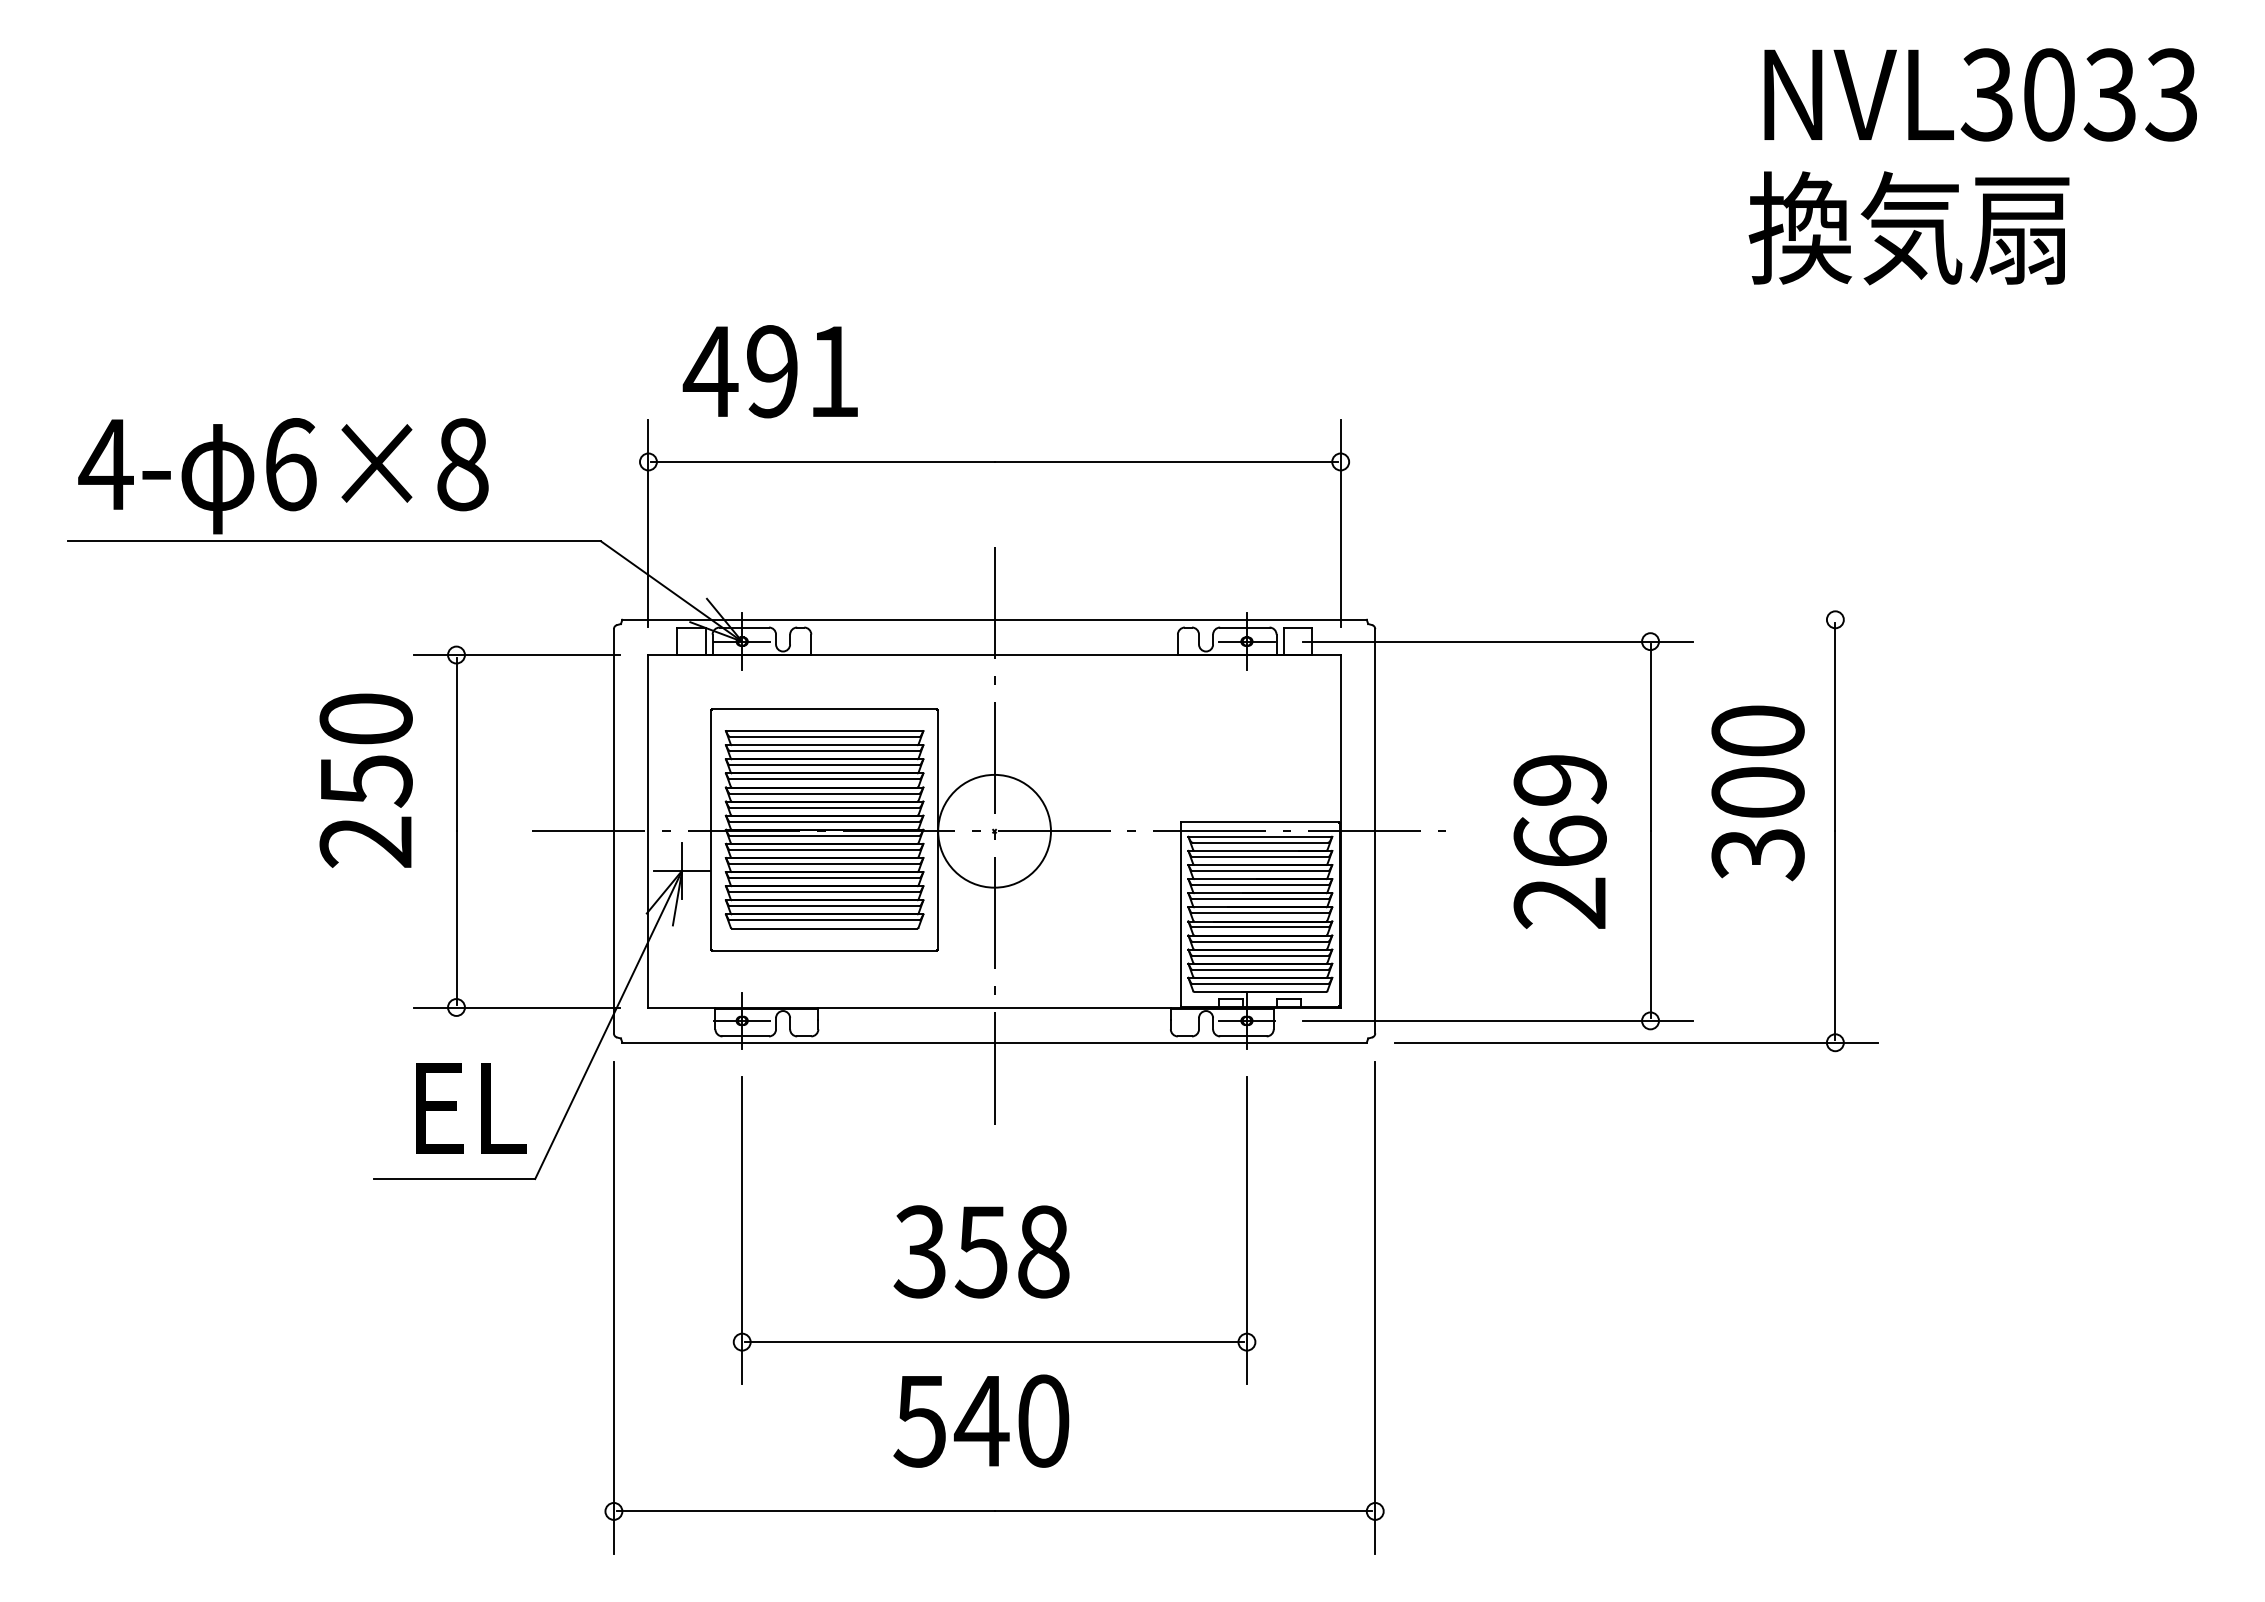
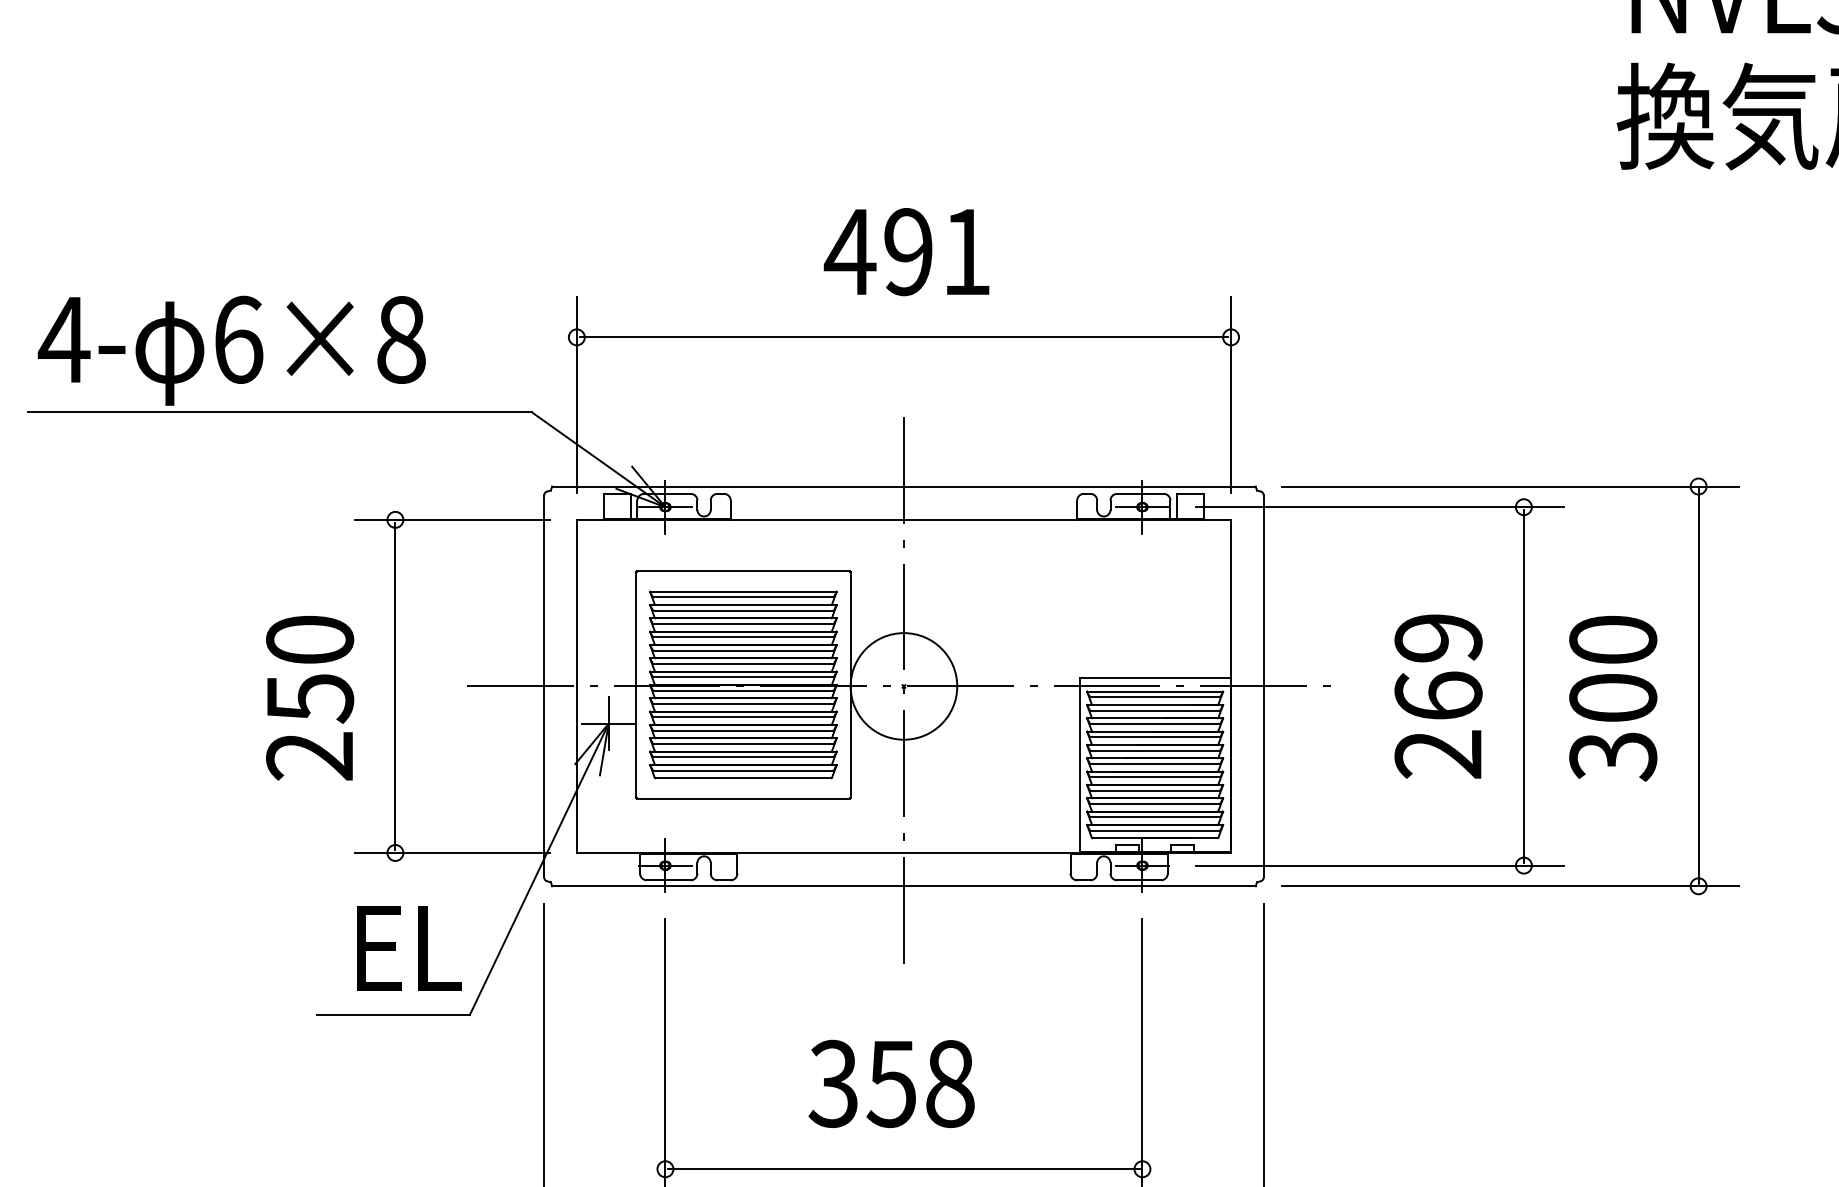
text: (769, 371) -> (905, 251), moved
line: (1635, 619) -> (1509, 486), added
text: (365, 780) -> (309, 697), moved
text: (1757, 793) -> (1612, 698), moved

